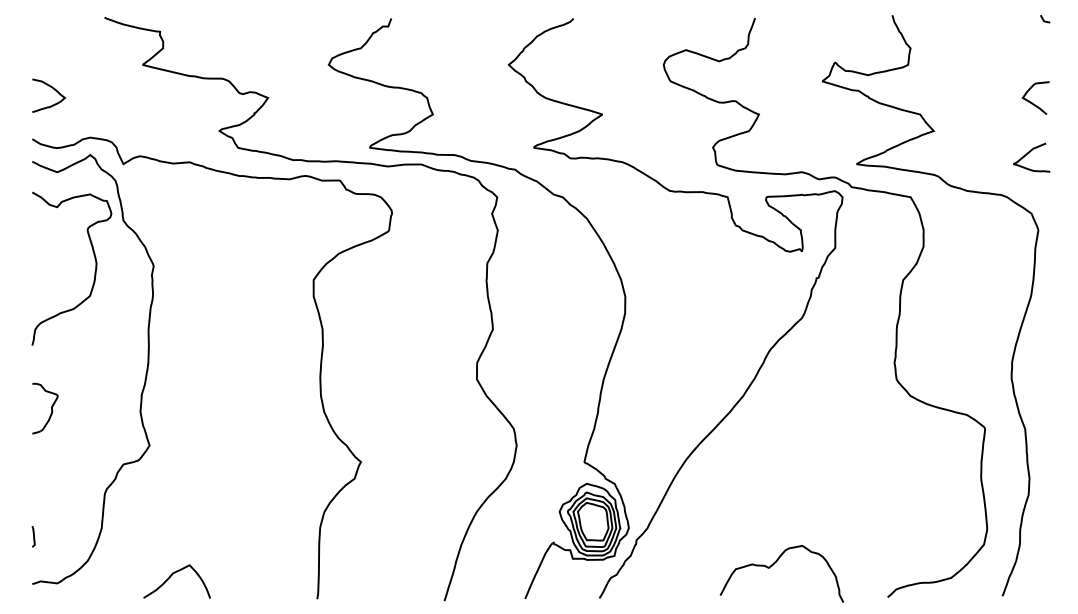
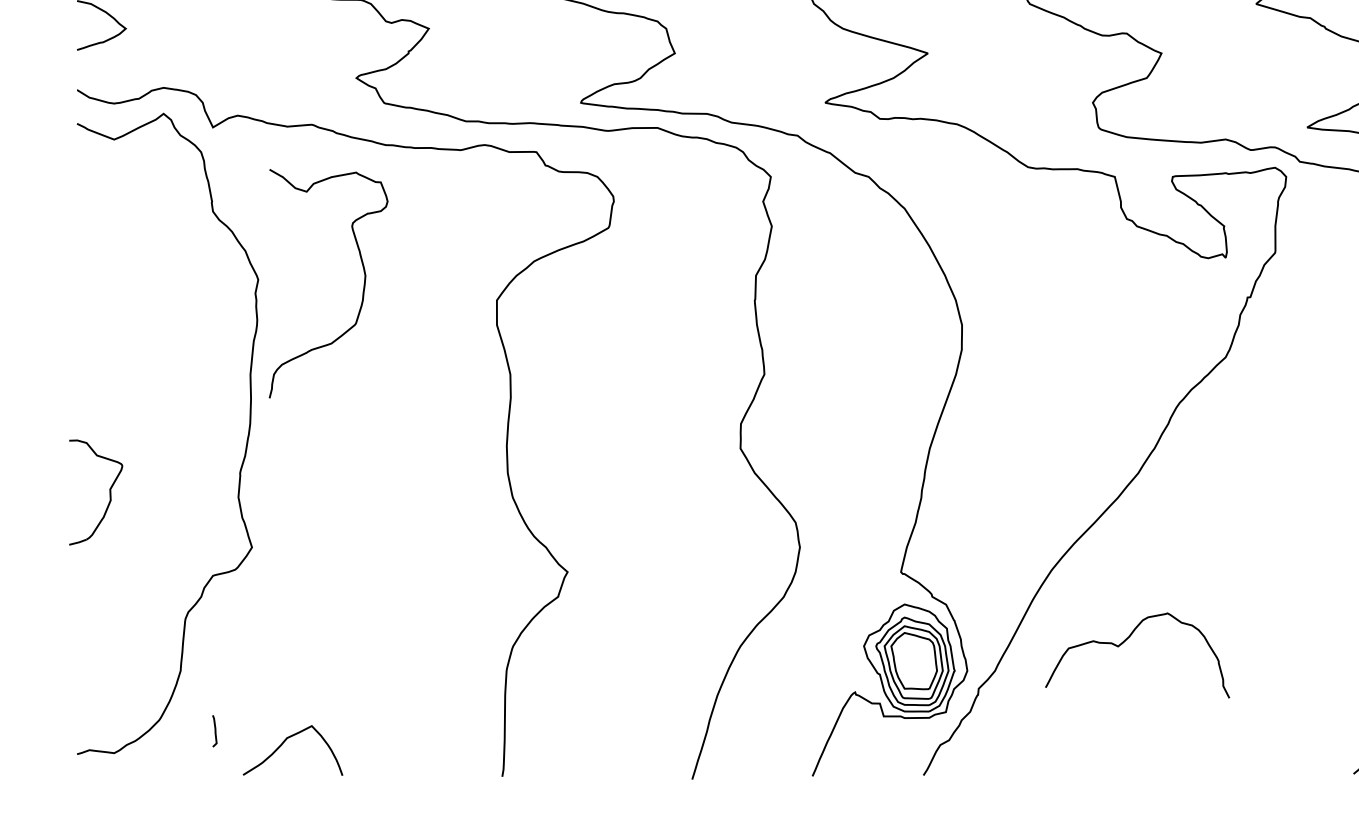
curve: (94, 271) -> (362, 287), moved
part: (45, 408) -> (96, 492), size x1.4
line: (33, 536) -> (214, 730), moved
curve: (773, 565) -> (1124, 642), moved

